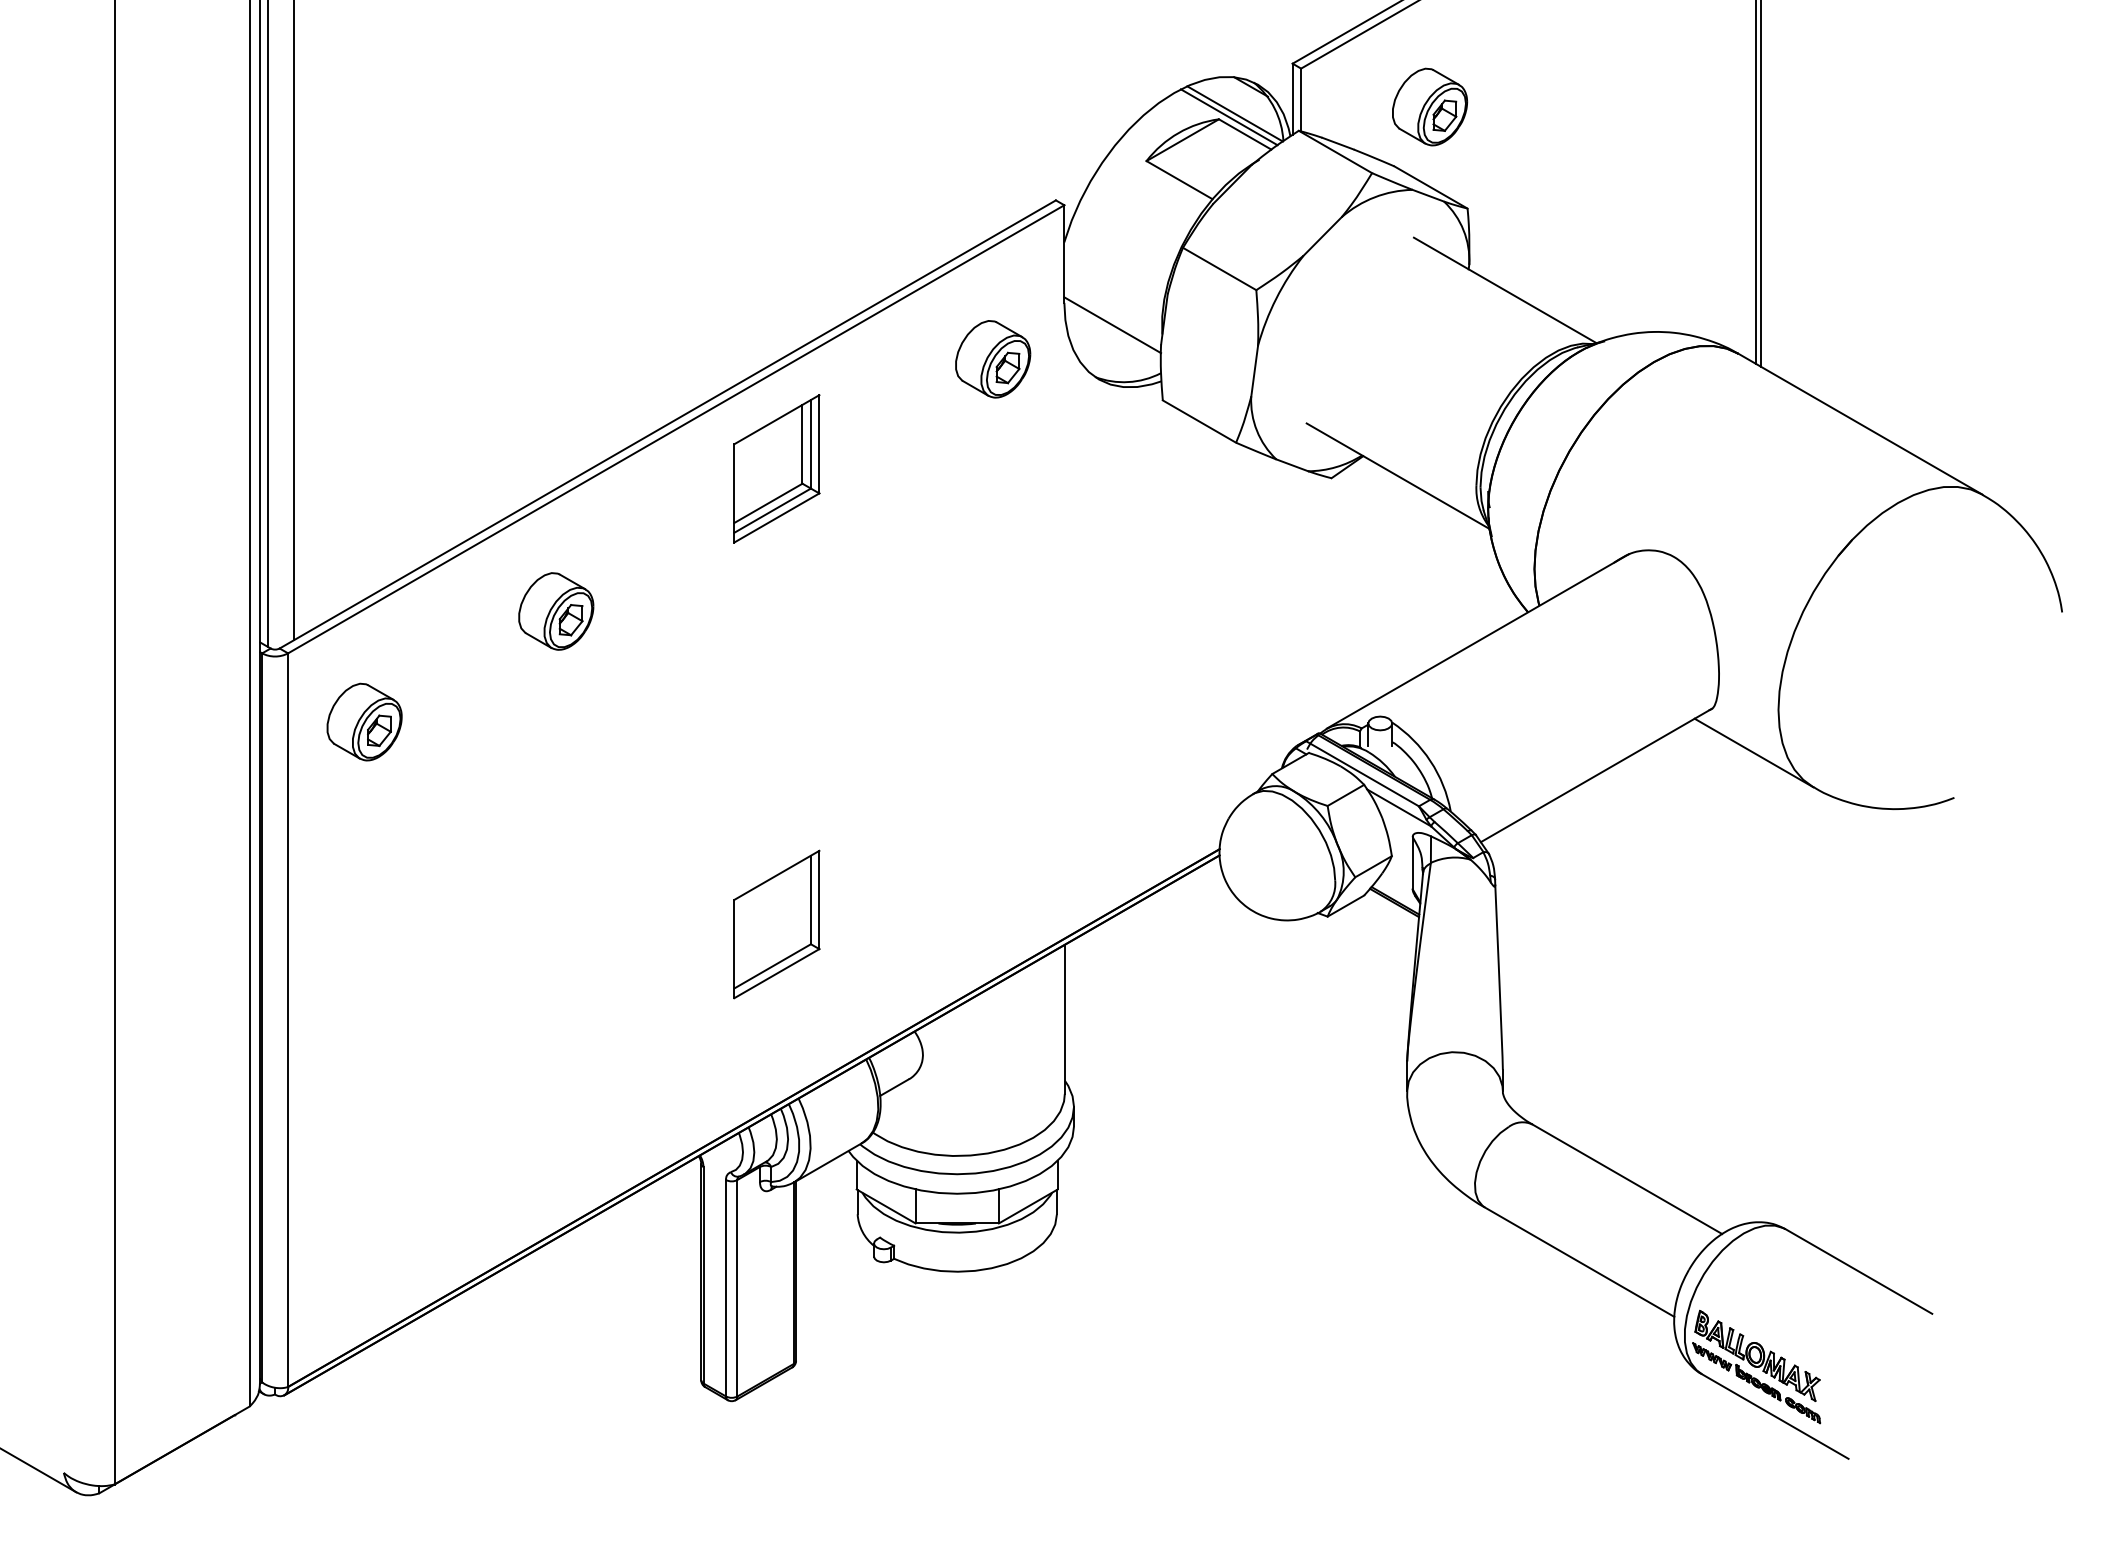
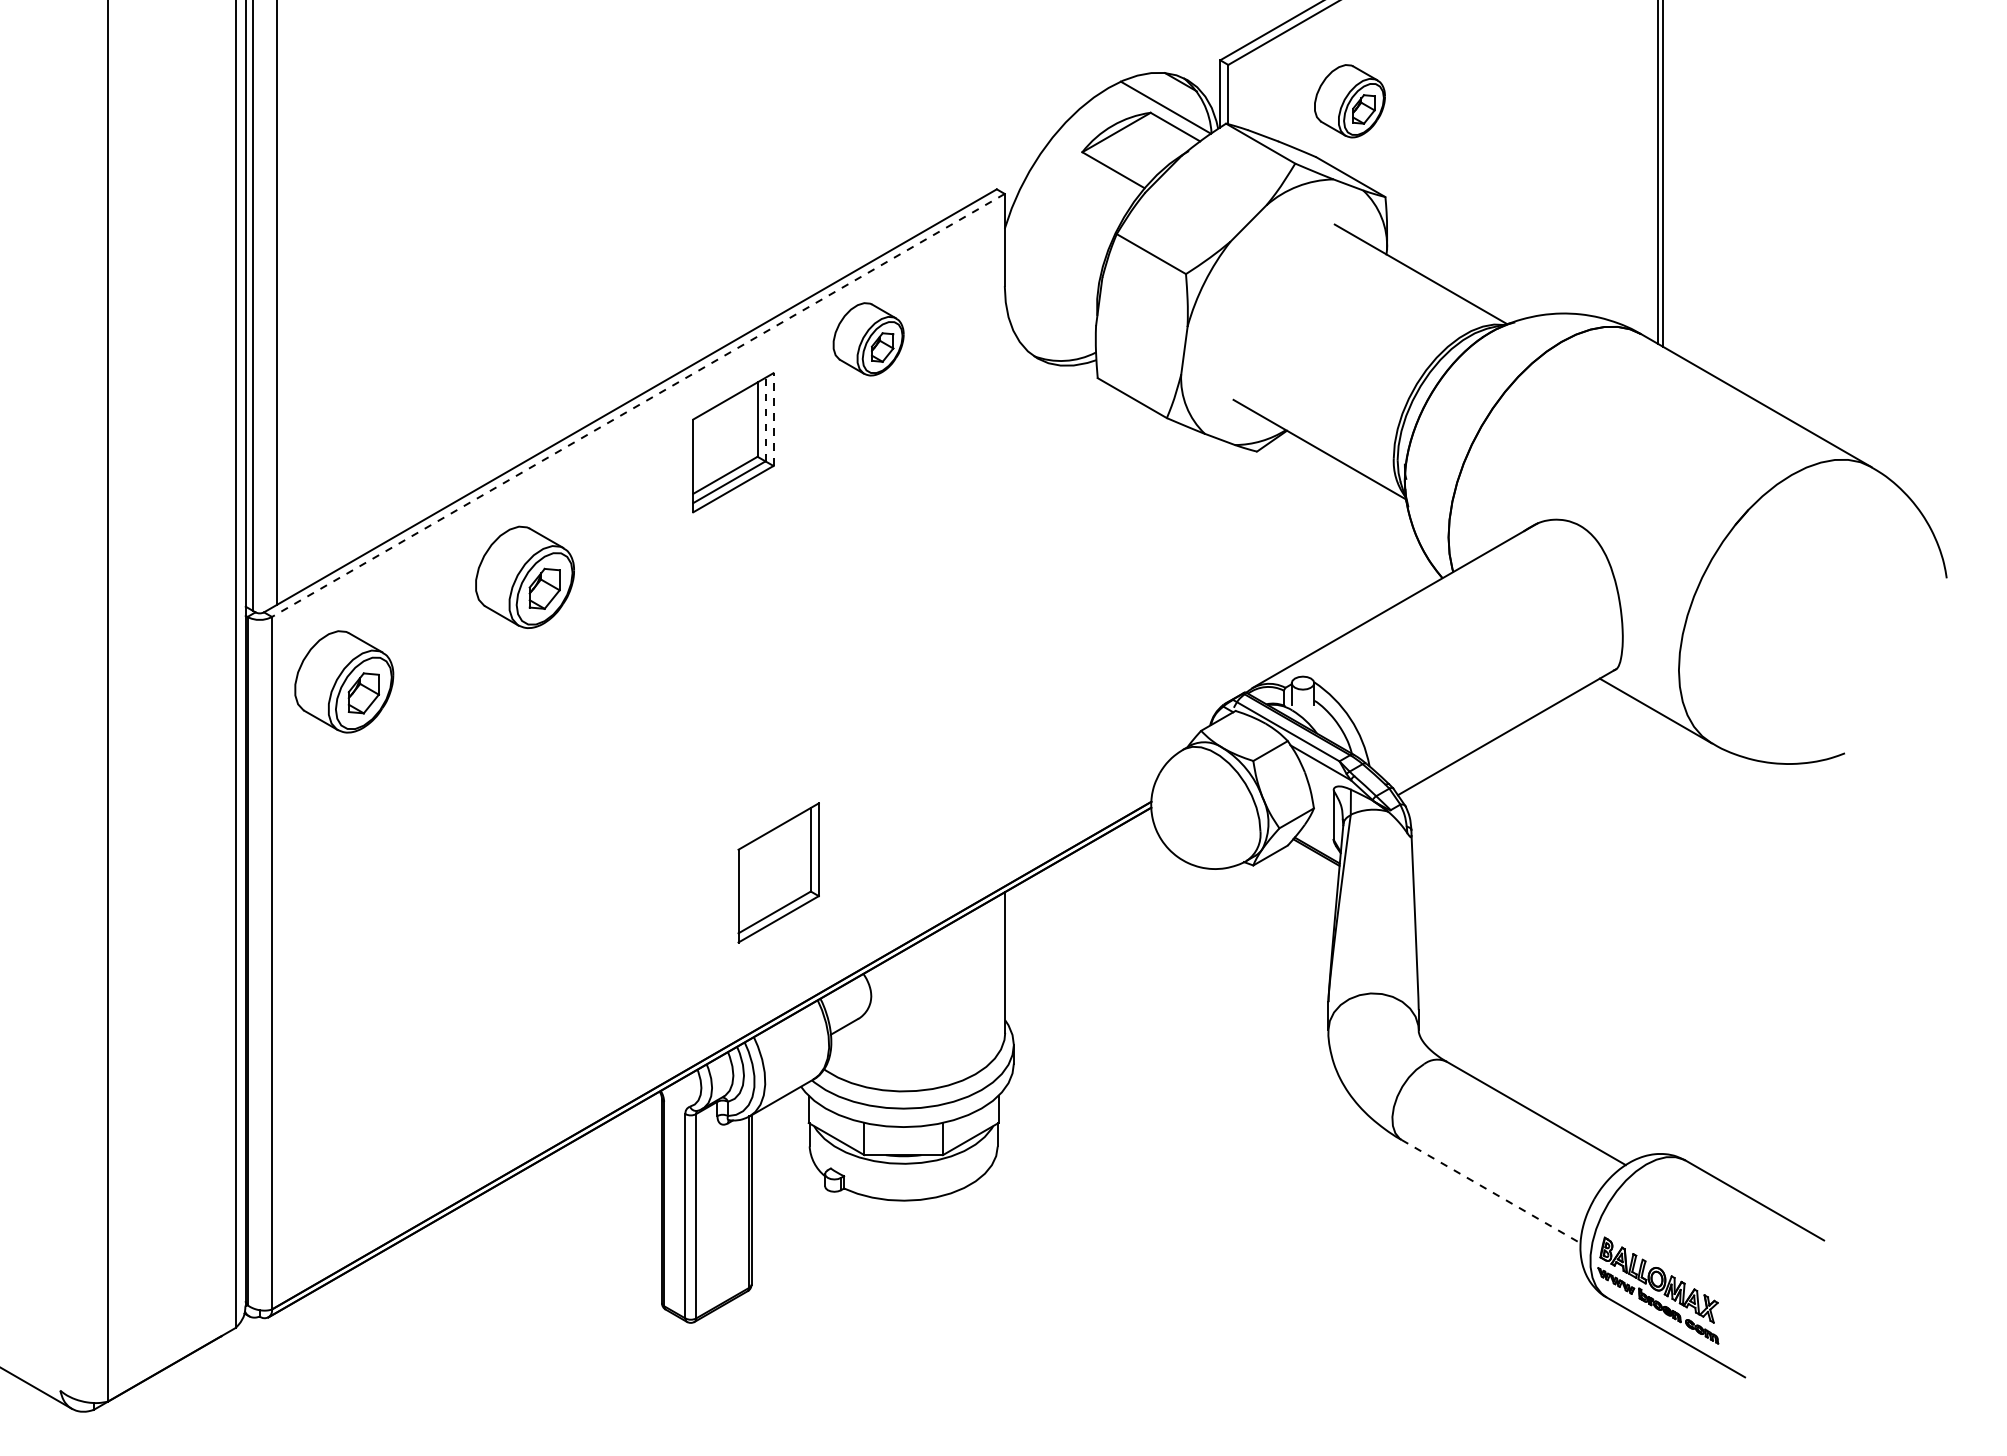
line: (1228, 117) -> (1159, 111), removed
line: (1112, 325) -> (1050, 307), removed
part: (993, 359) -> (868, 339), moved
line: (675, 429) -> (637, 405), solid -> dashed
line: (810, 443) -> (765, 418), solid -> dashed
line: (819, 443) -> (773, 418), solid -> dashed
part: (556, 611) -> (525, 577), size x1.4
part: (364, 721) -> (344, 681), size x1.4
part: (776, 924) -> (778, 872), moved
line: (1580, 1262) -> (1492, 1191), solid -> dashed

